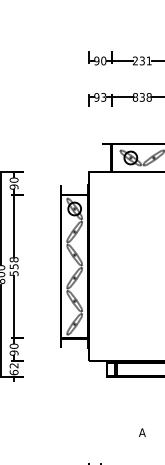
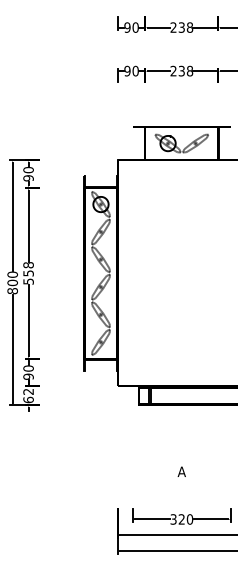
text: (148, 60) -> (189, 27), 231 -> 238
text: (103, 96) -> (135, 70), 93 -> 90
text: (135, 97) -> (173, 71), 838 -> 238

